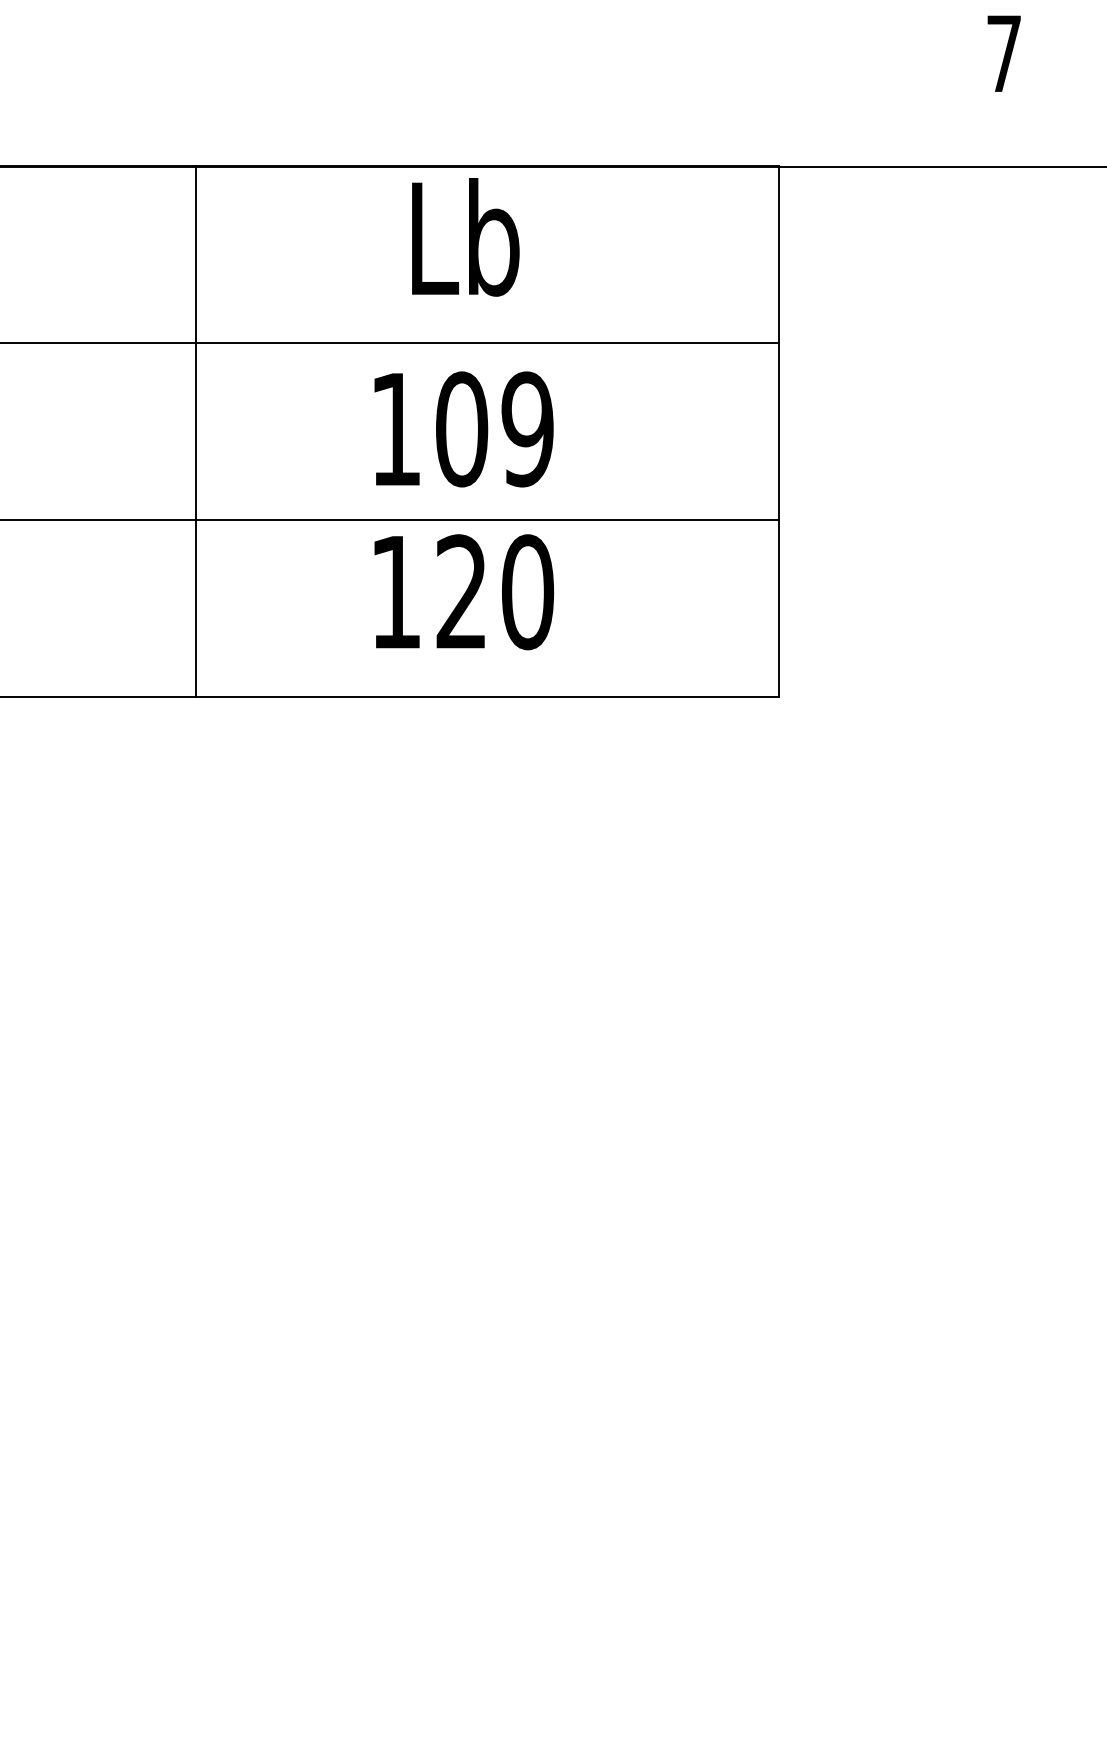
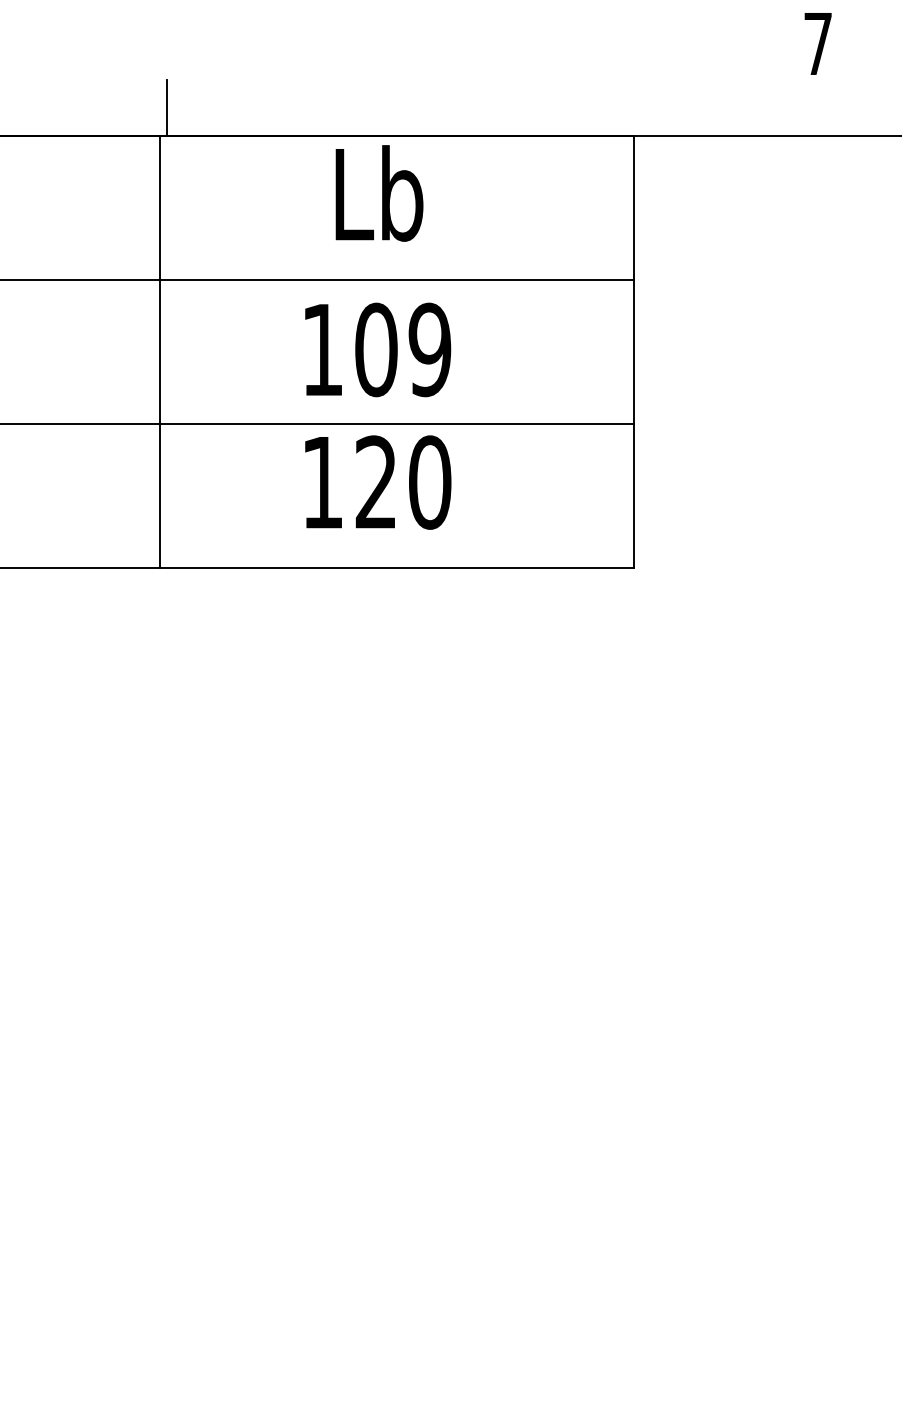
line: (205, 133) -> (167, 108), added

